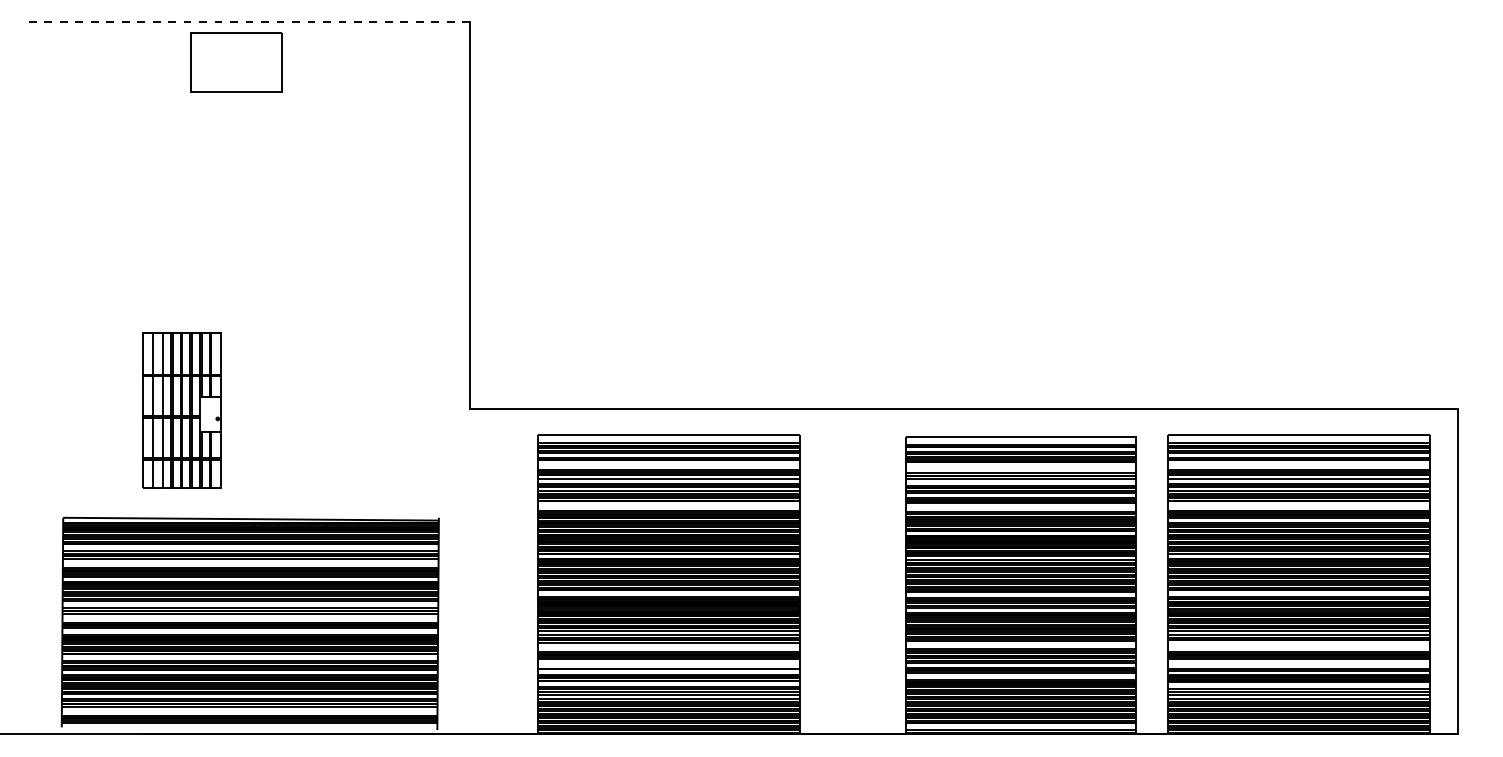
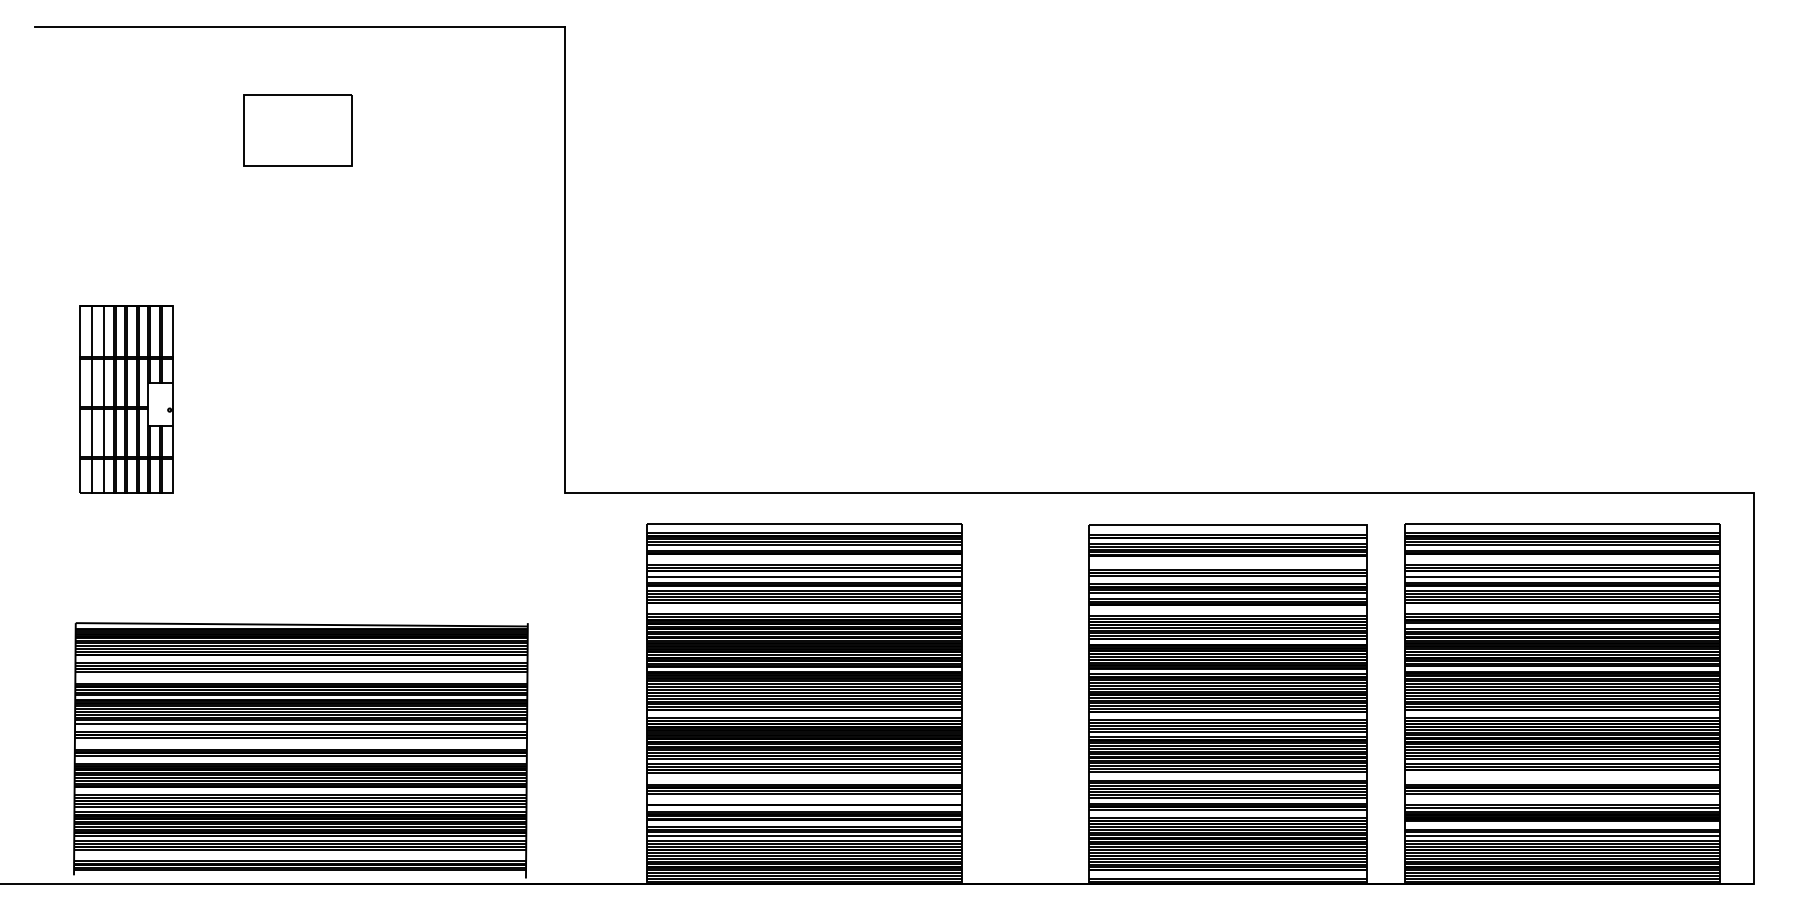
line: (249, 22) -> (300, 27), dashed -> solid
part: (235, 62) -> (297, 130), moved
part: (181, 410) -> (126, 399), moved

